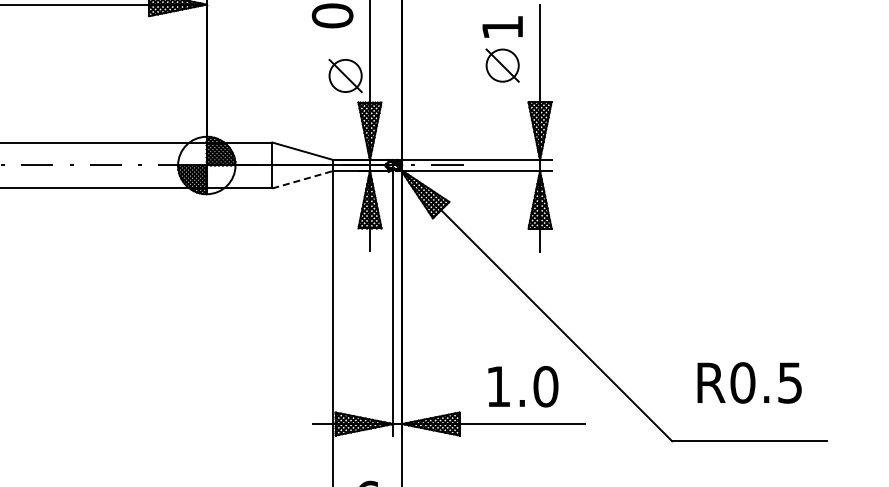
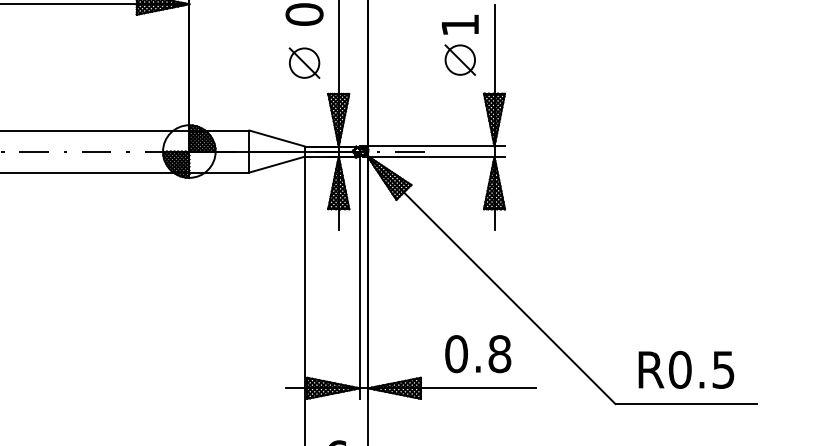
part: (345, 75) -> (304, 62), moved
line: (302, 179) -> (276, 164), dashed -> solid
text: (749, 382) -> (686, 369), moved
text: (522, 386) -> (478, 353), 1.0 -> 0.8

